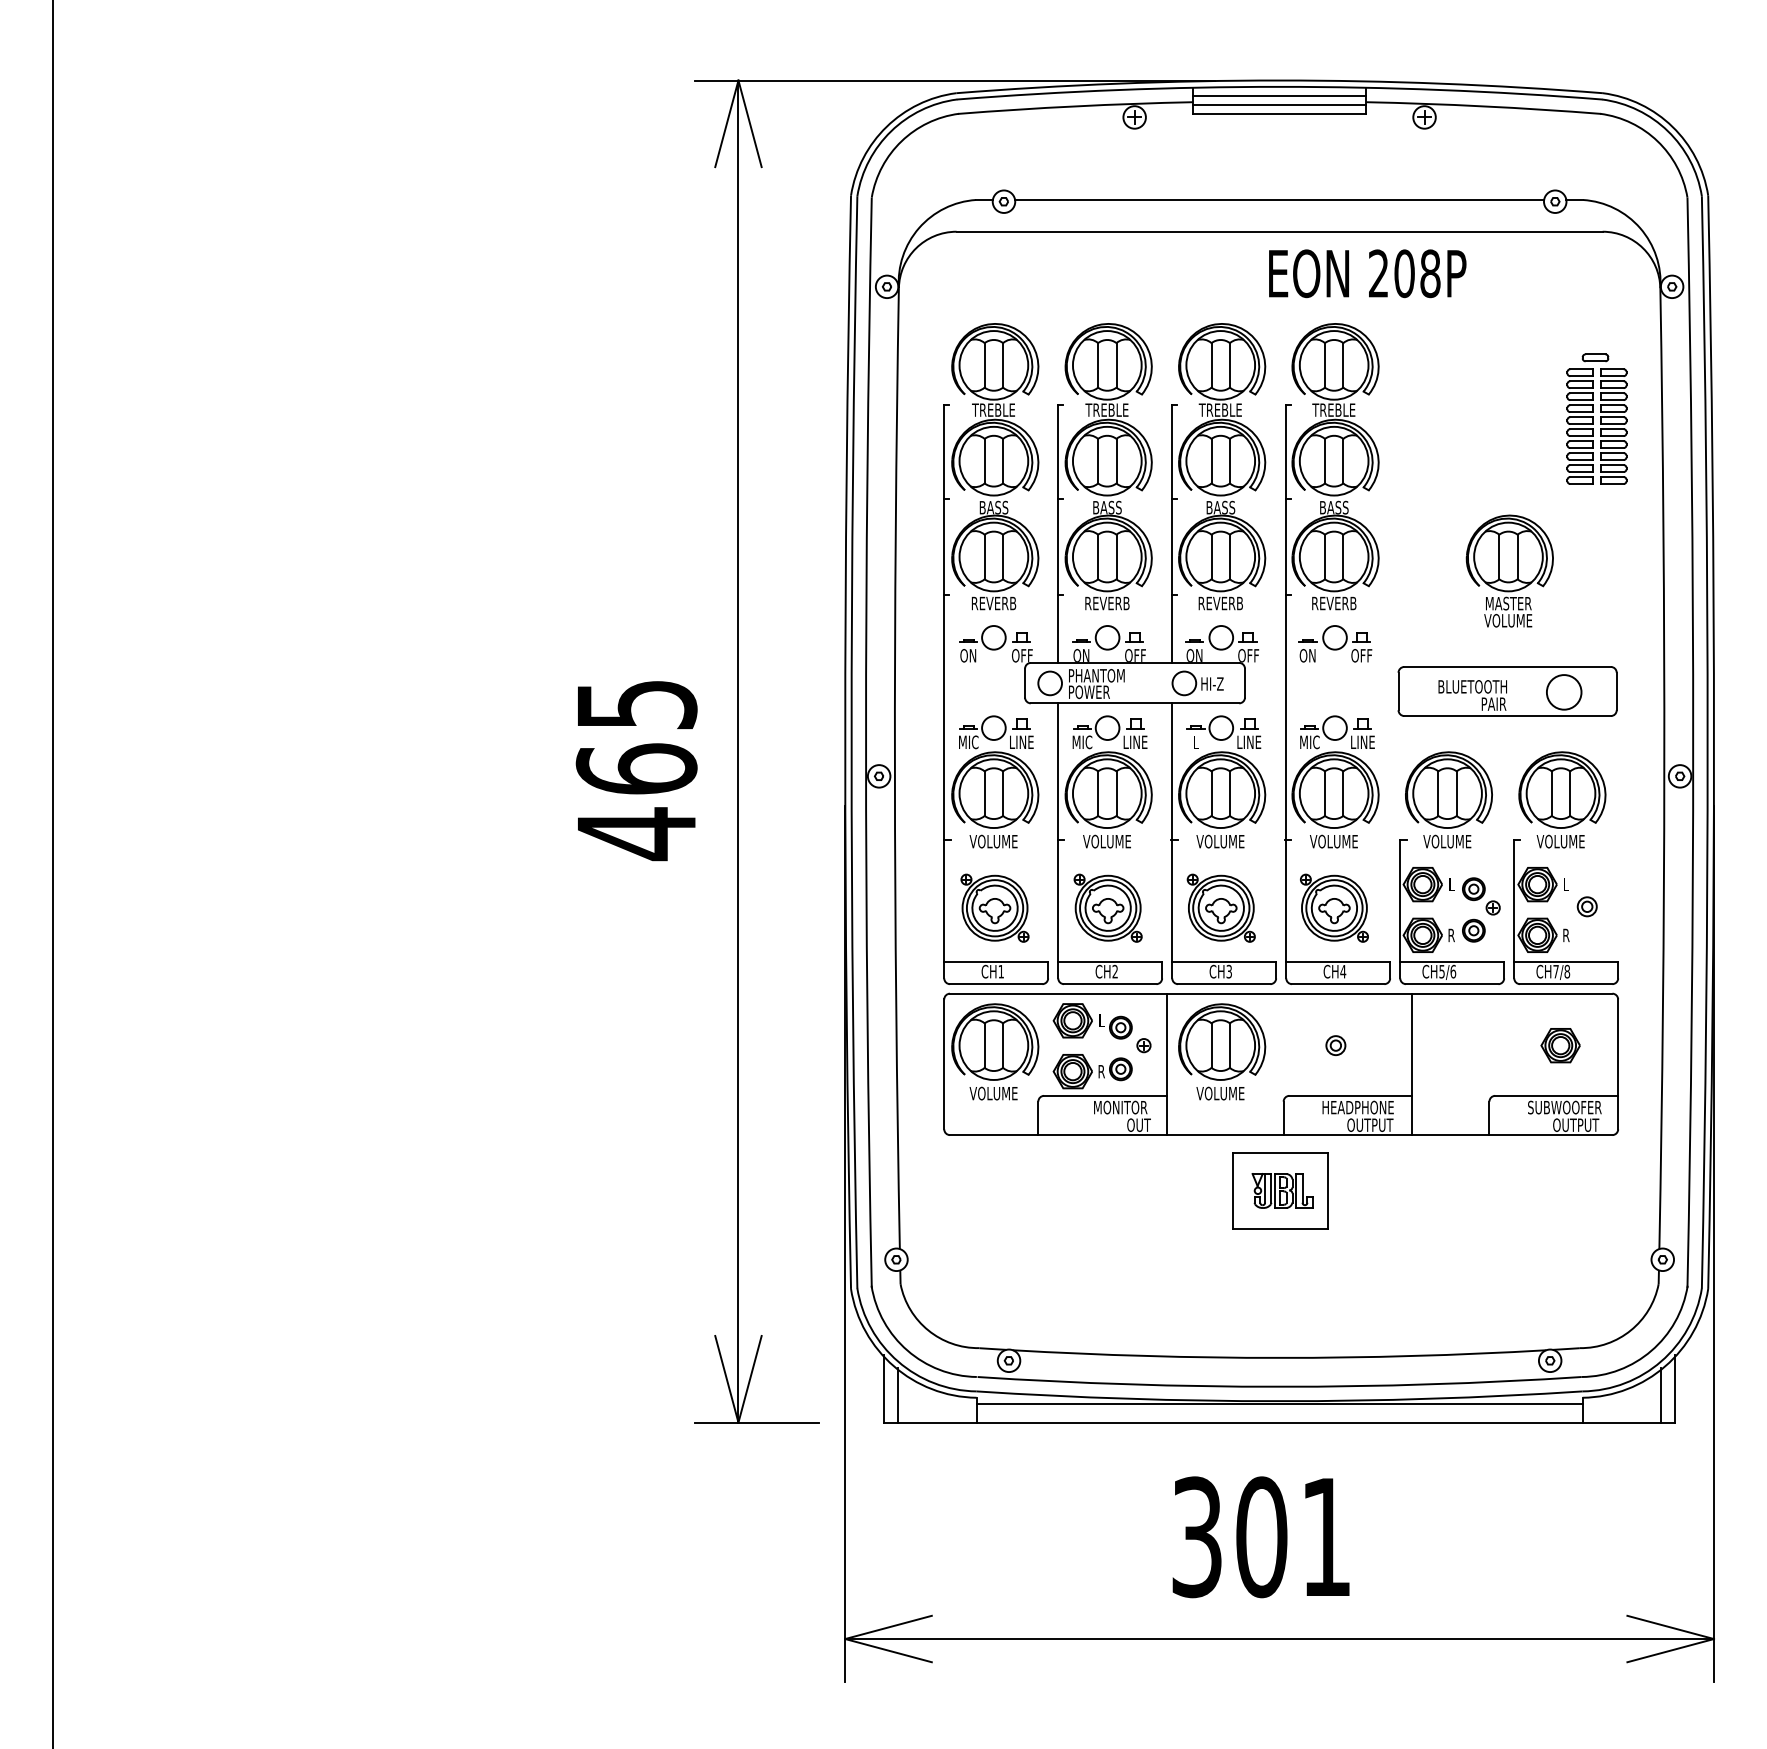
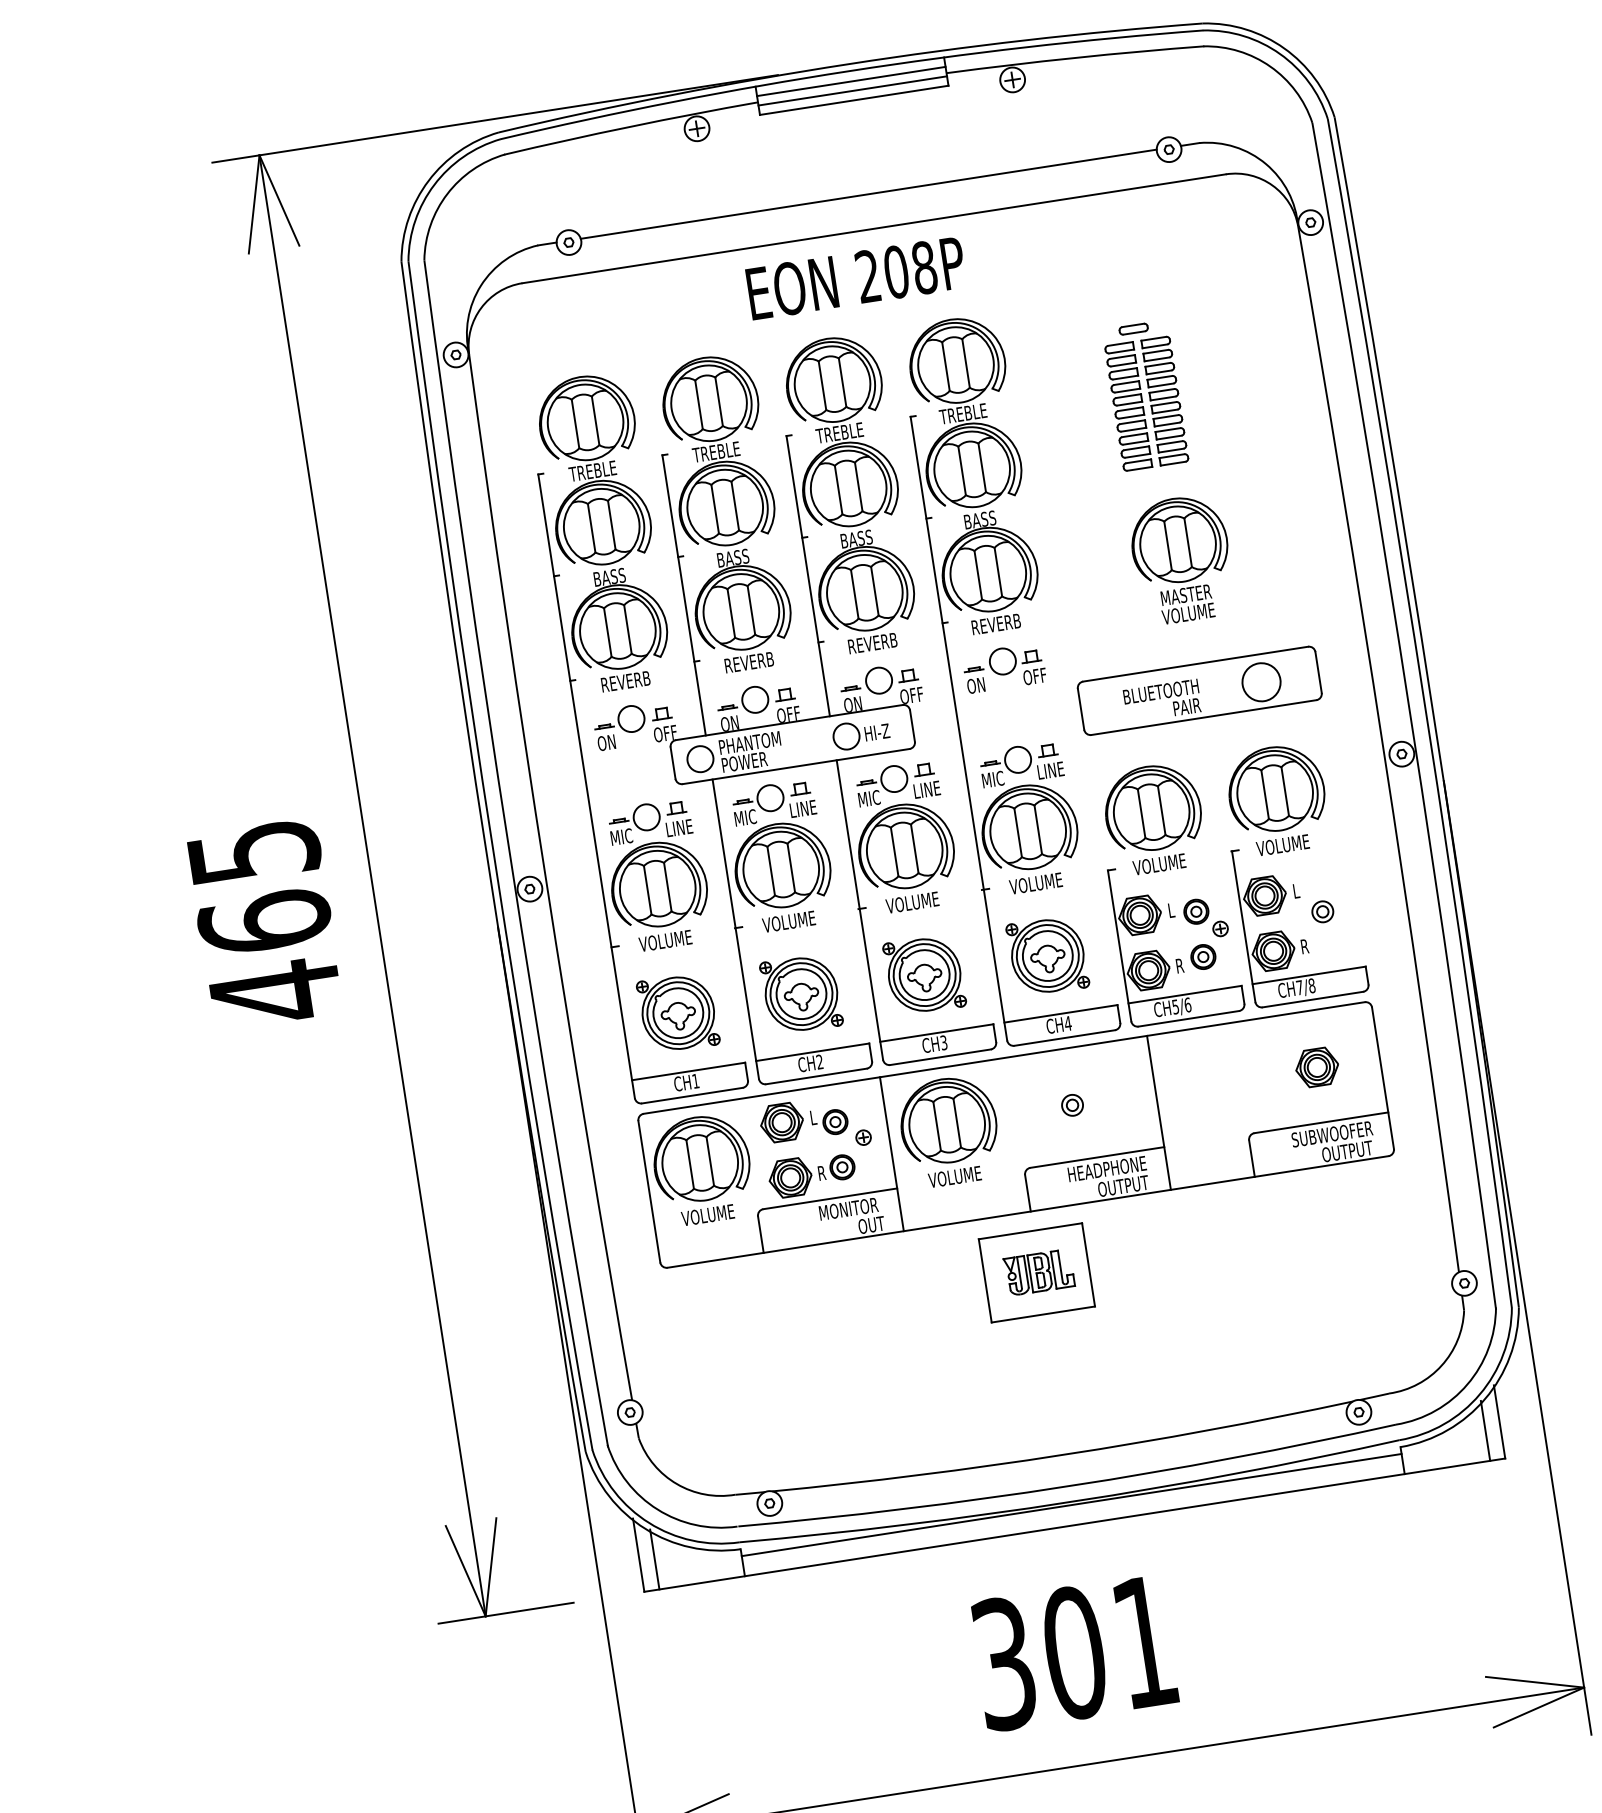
text: (1367, 273) -> (855, 278), moved
part: (1596, 418) -> (1144, 395), moved
text: (1195, 742) -> (868, 798), L -> MIC

